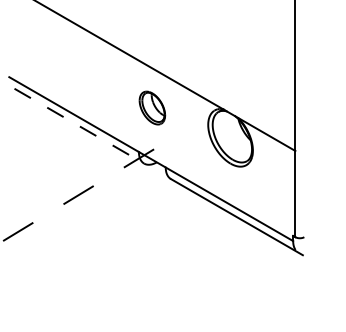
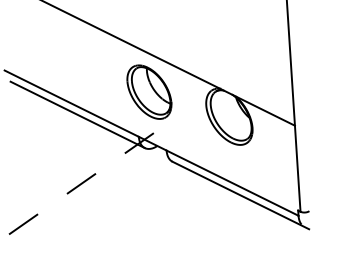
part: (152, 107) -> (149, 91), size x1.67
line: (79, 126) -> (77, 115), dashed -> solid

